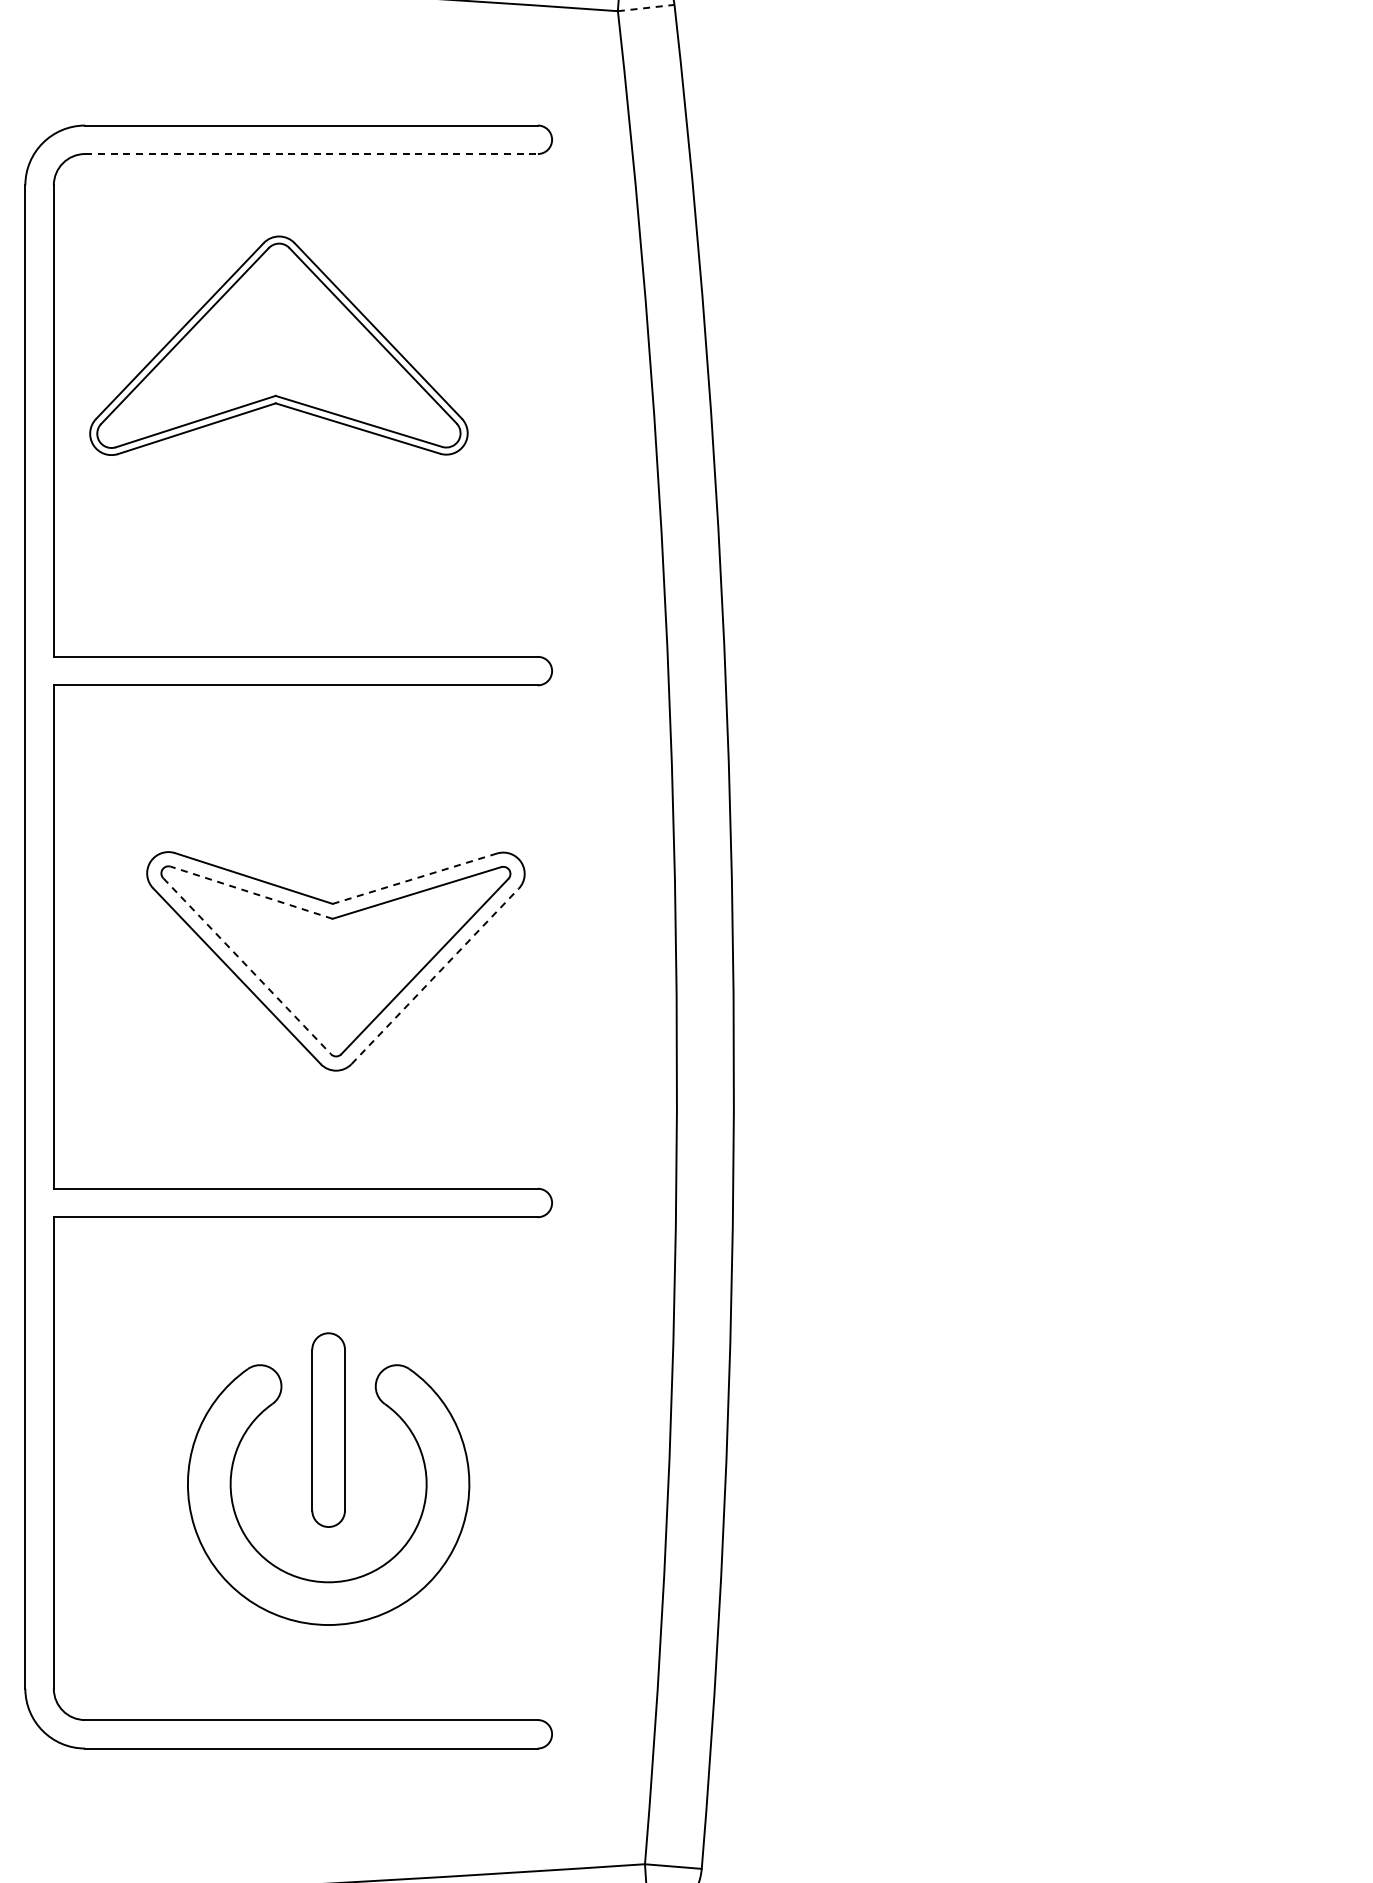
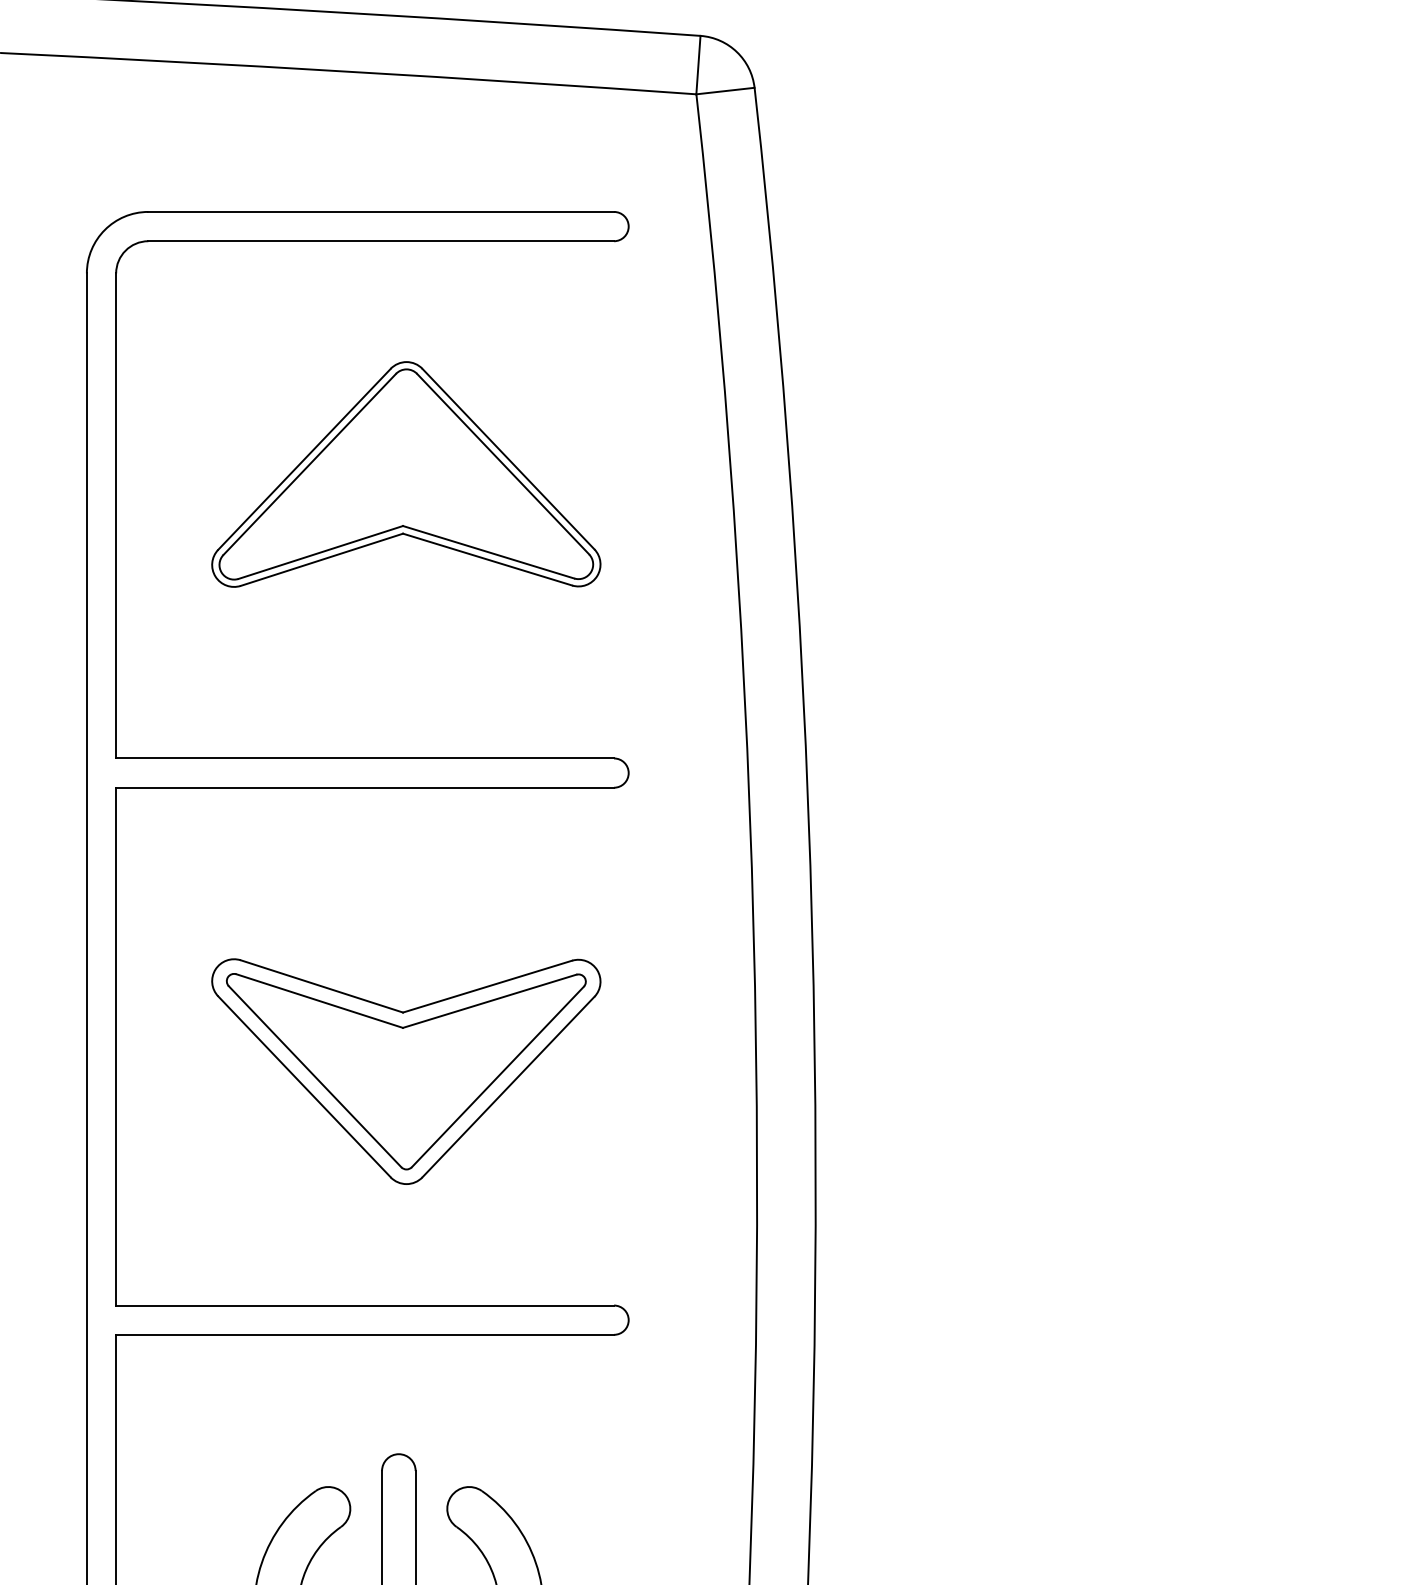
line: (646, 7) -> (725, 90), dashed -> solid
line: (312, 154) -> (382, 241), dashed -> solid
part: (278, 345) -> (405, 474), moved
line: (414, 878) -> (487, 986), dashed -> solid
line: (251, 892) -> (319, 1000), dashed -> solid
line: (247, 966) -> (315, 1076), dashed -> solid
line: (435, 975) -> (508, 1086), dashed -> solid

